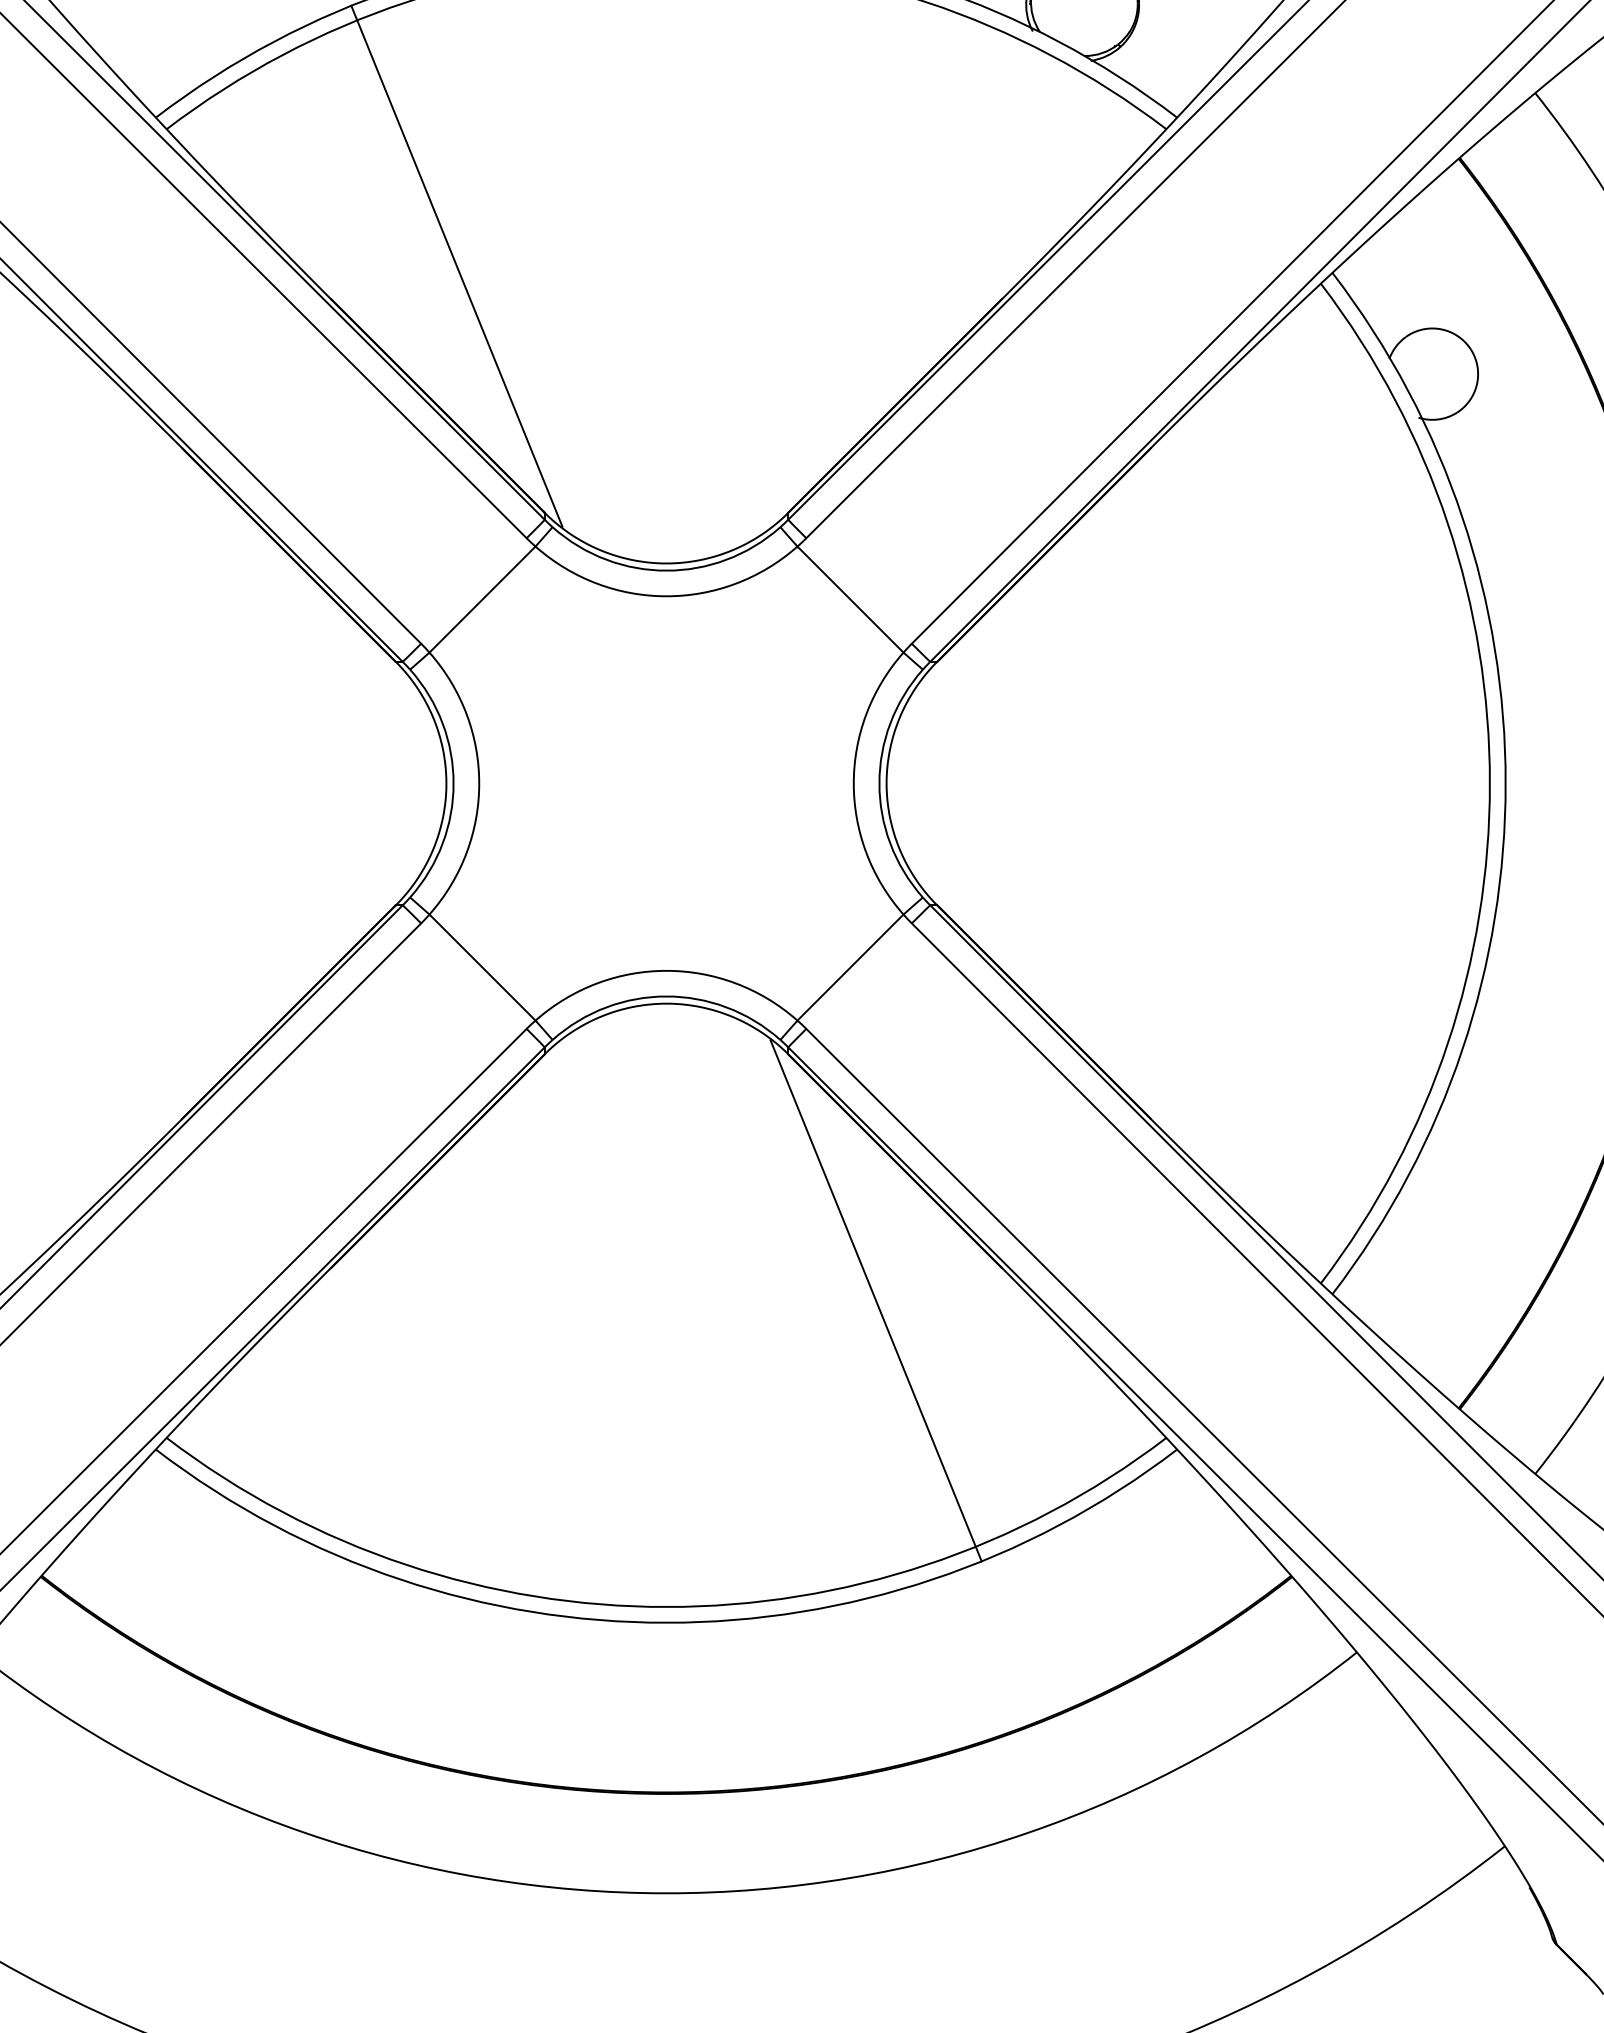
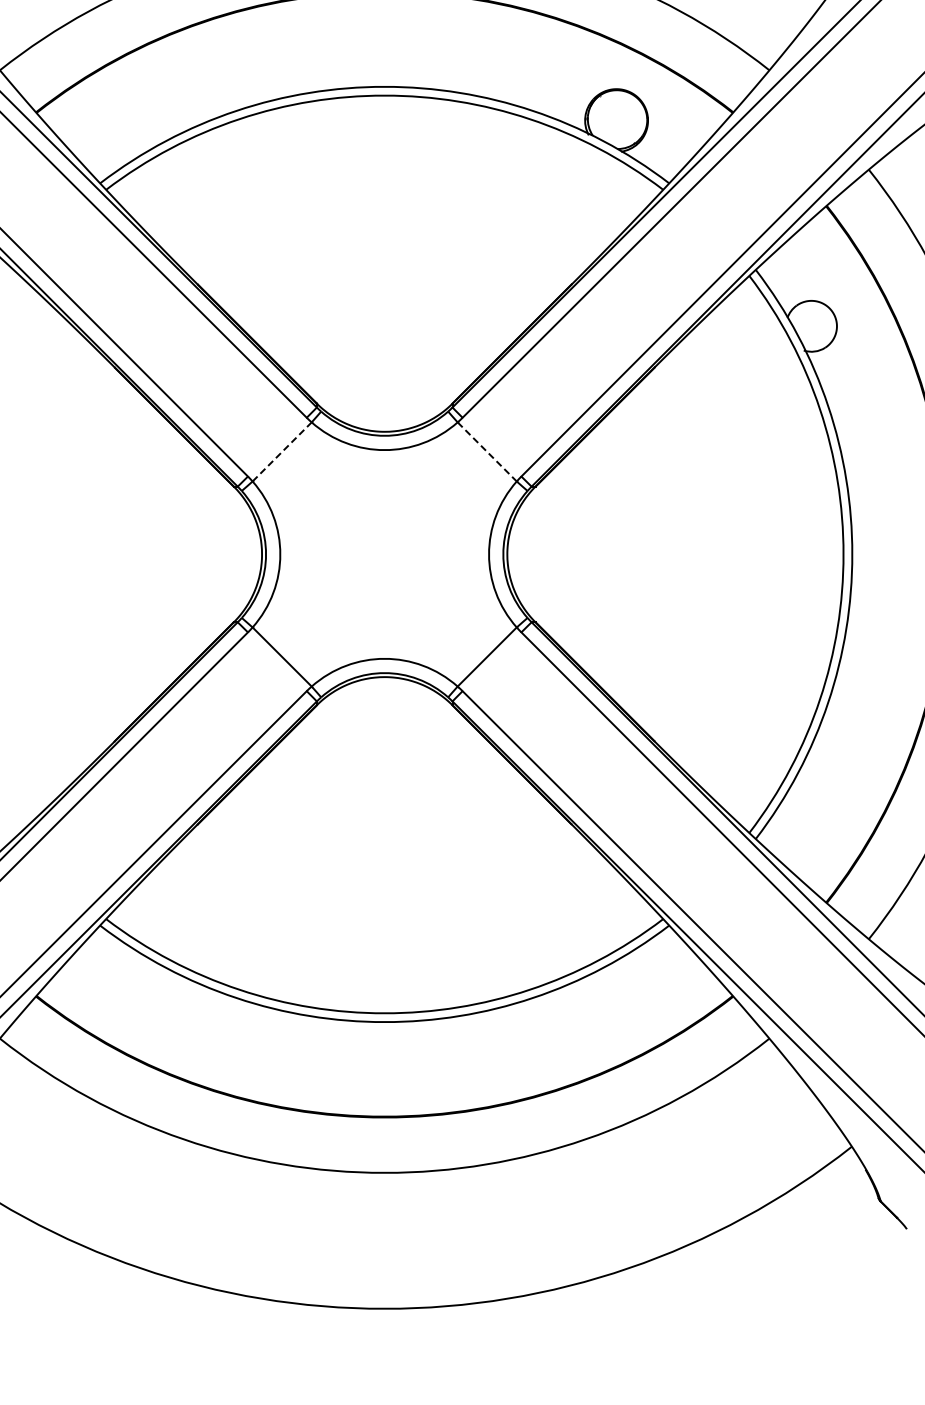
line: (456, 266) -> (267, 266), removed
line: (483, 598) -> (282, 451), solid -> dashed
line: (850, 598) -> (487, 451), solid -> dashed
line: (876, 1300) -> (501, 842), removed

